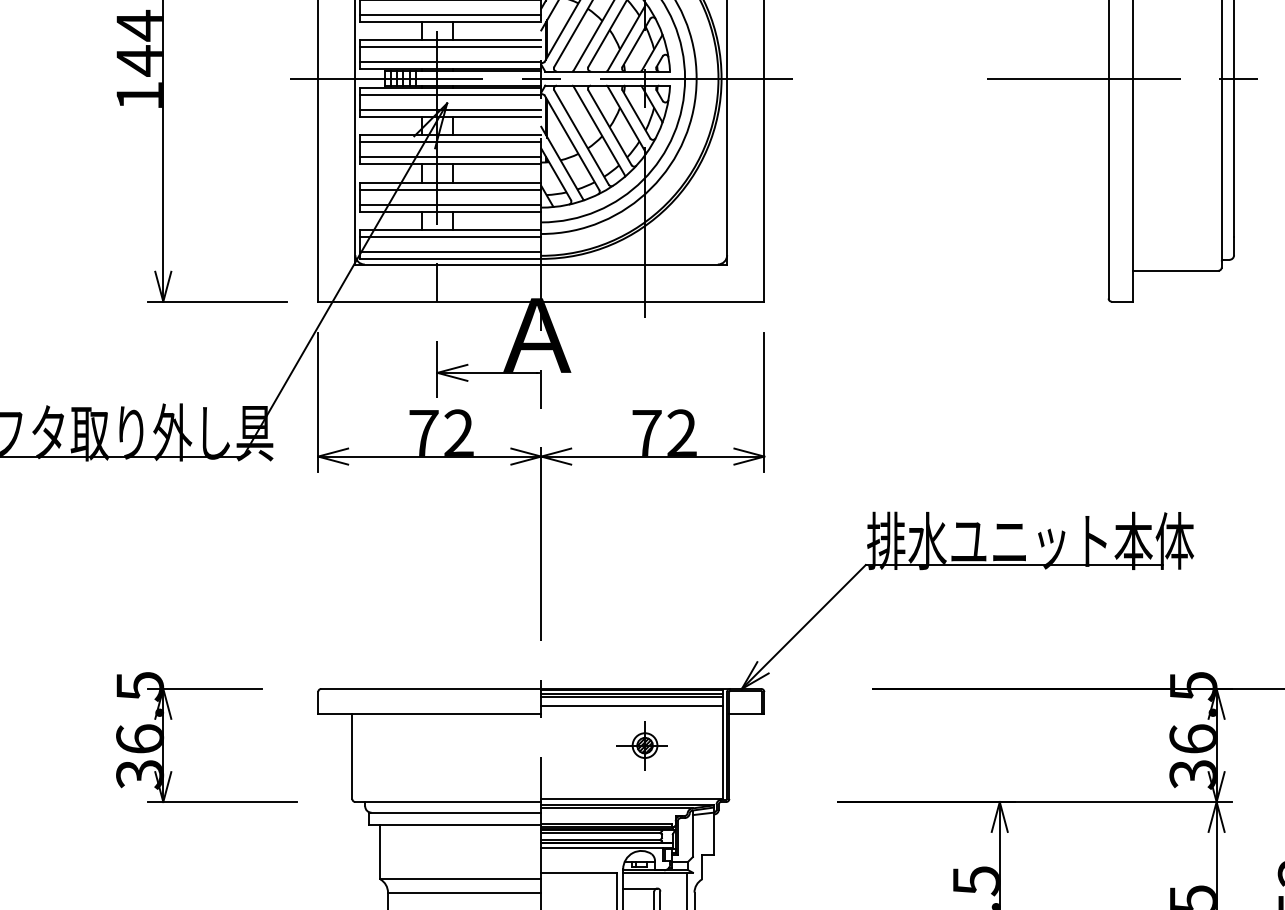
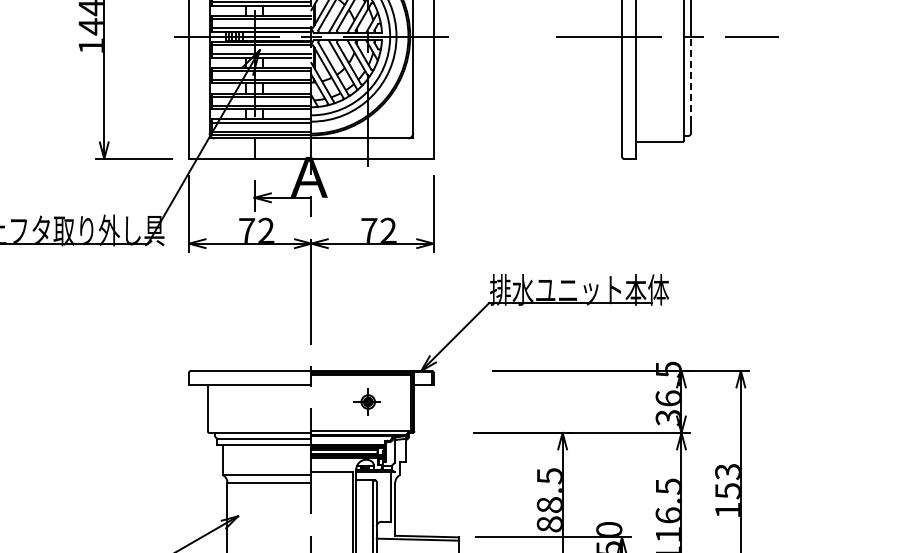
line: (1234, 156) -> (691, 79), solid -> dashed
line: (630, 706) -> (360, 380), removed
part: (172, 720) -> (109, 388), removed

